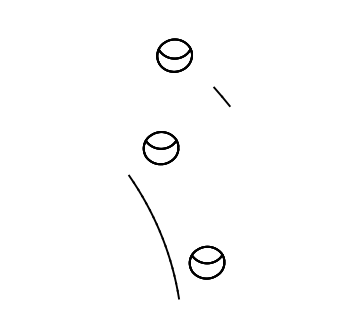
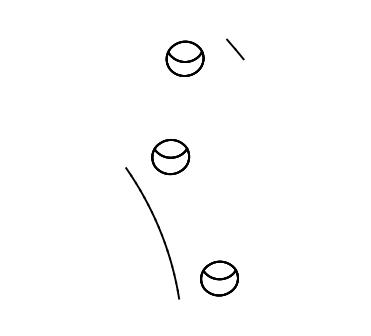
line: (221, 96) -> (234, 49), moved
part: (159, 233) -> (158, 229), moved

